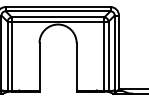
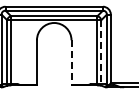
line: (108, 56) -> (101, 52), solid -> dashed
line: (76, 67) -> (71, 62), solid -> dashed

